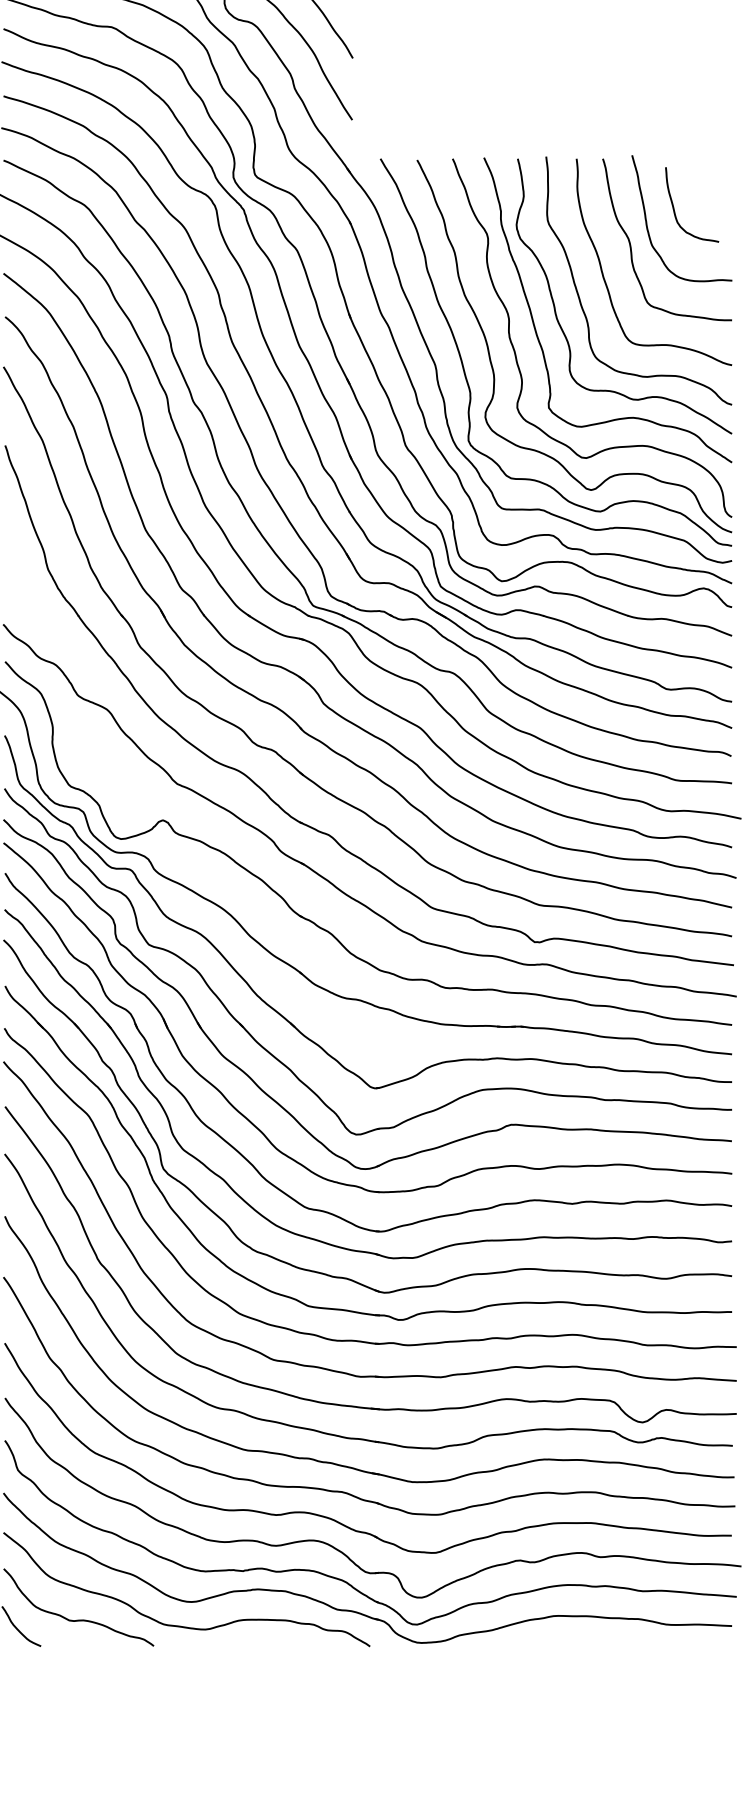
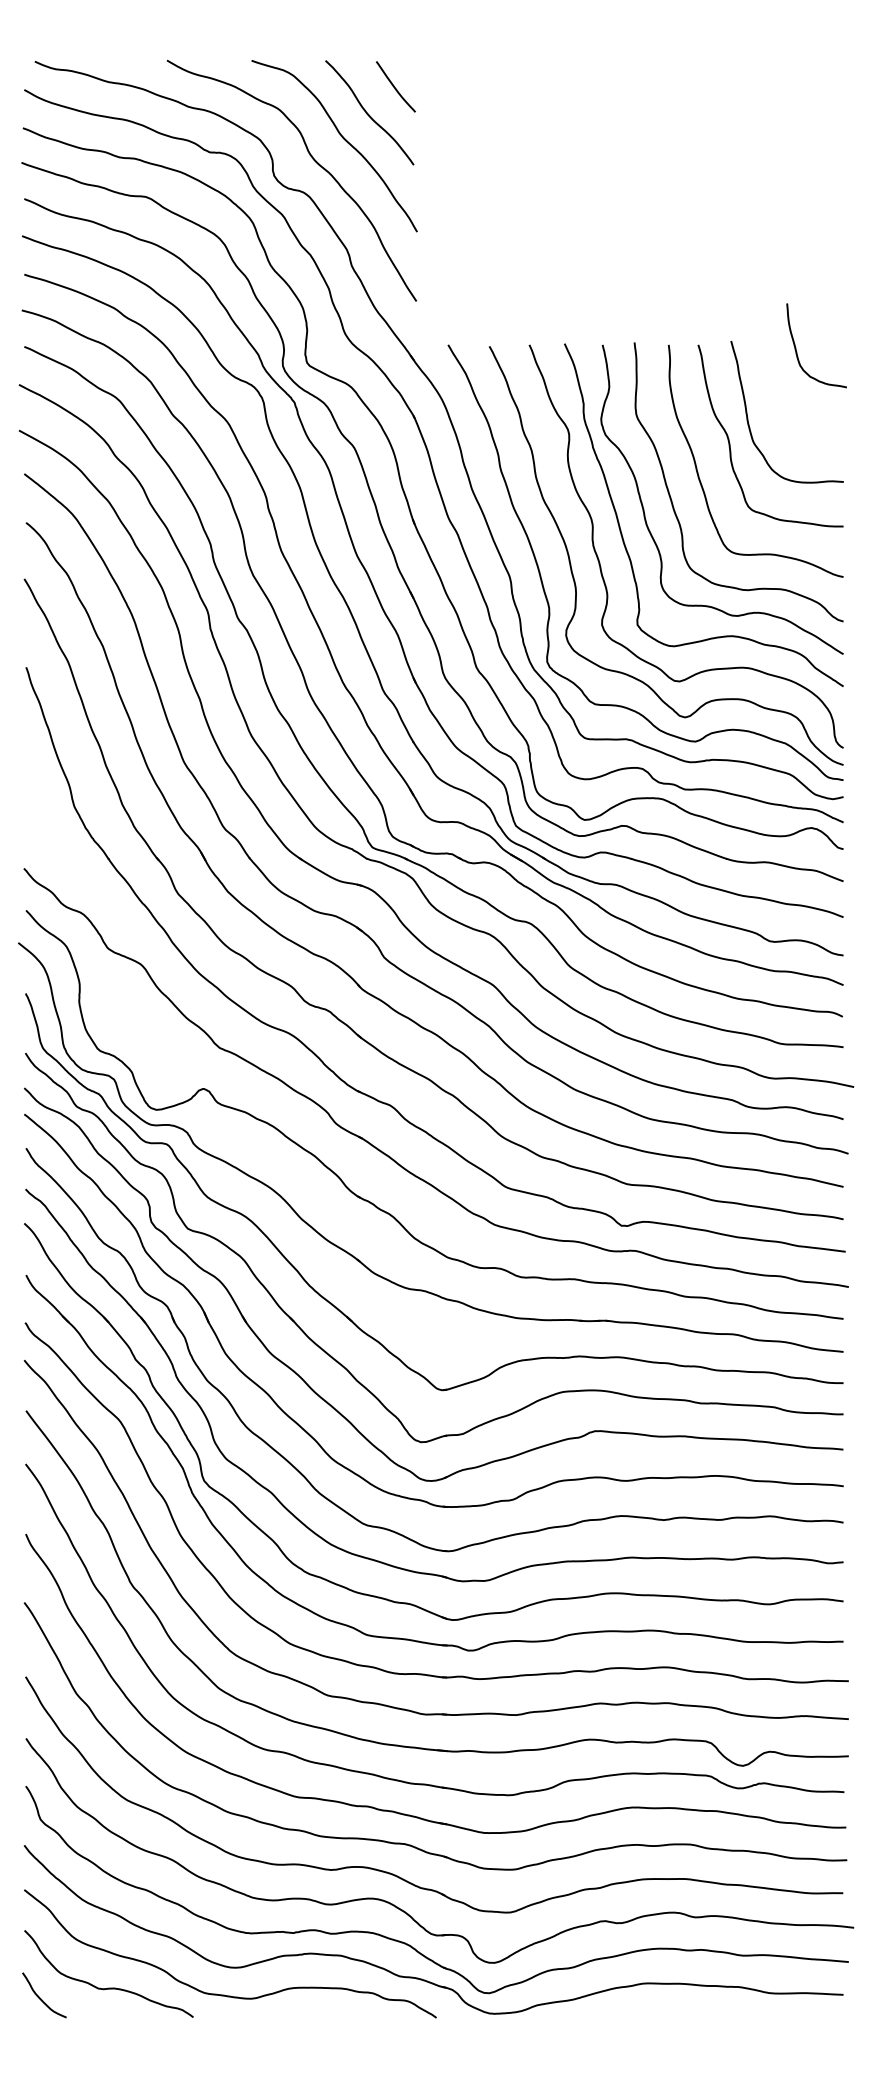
curve: (674, 206) -> (796, 347), moved

